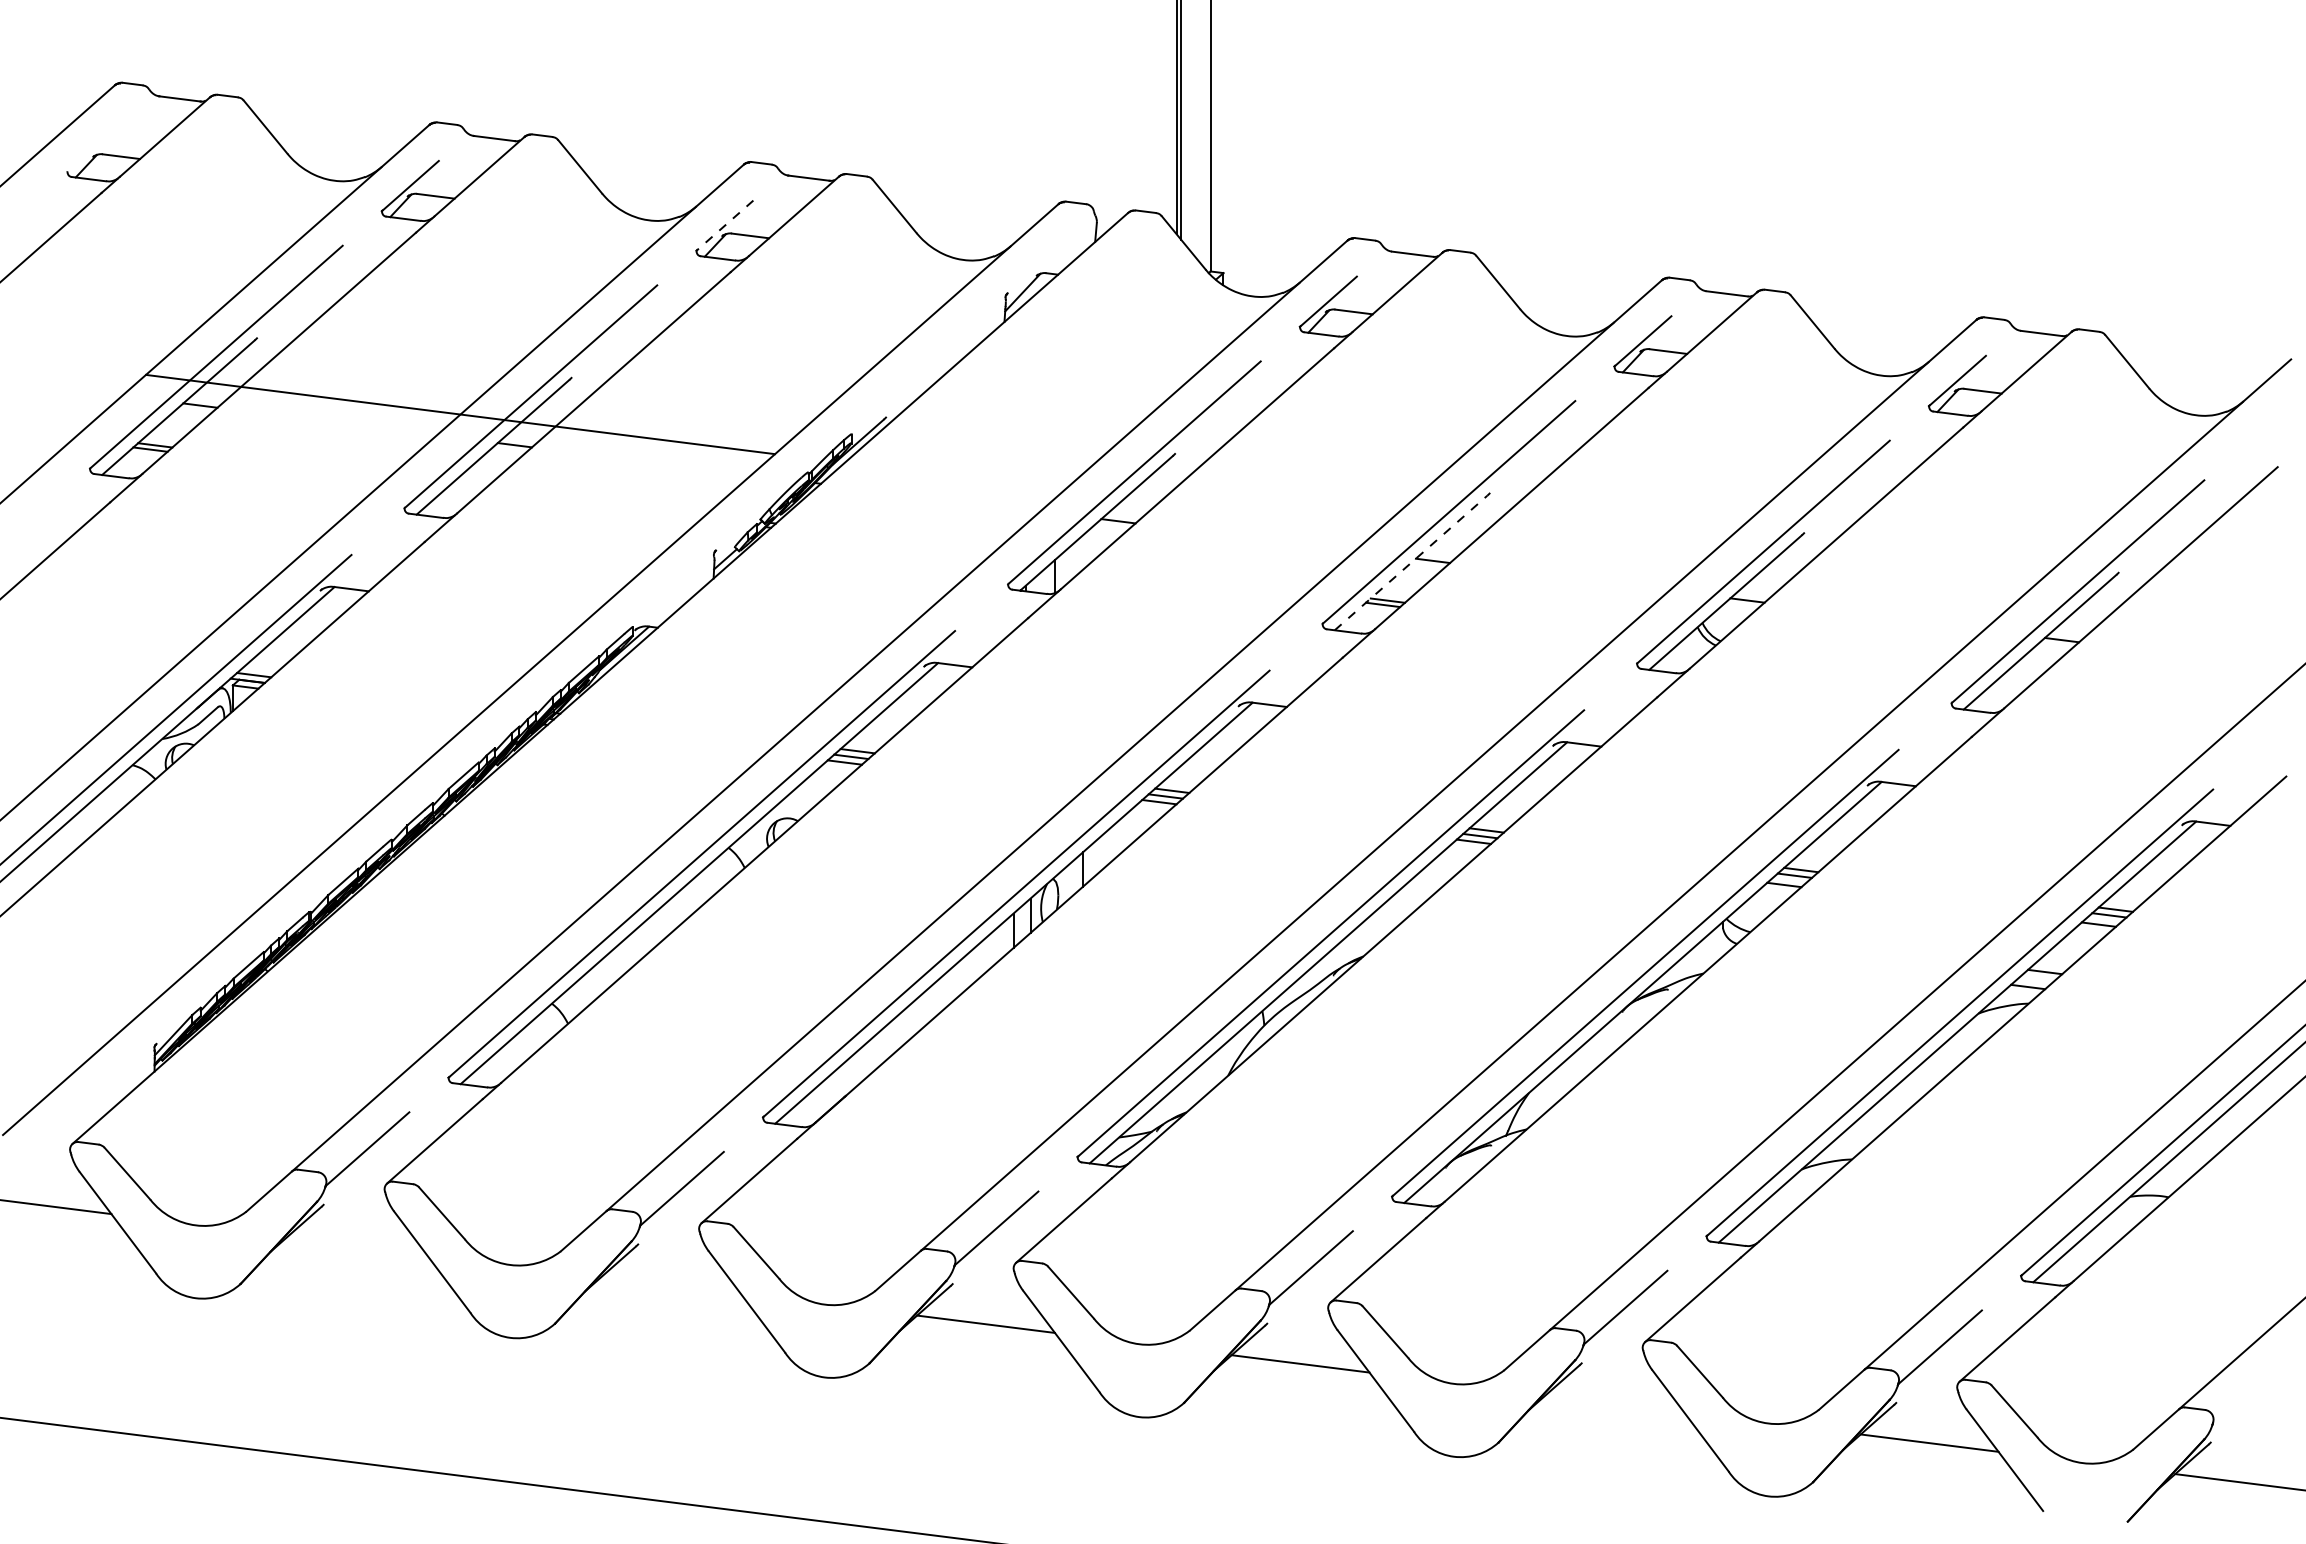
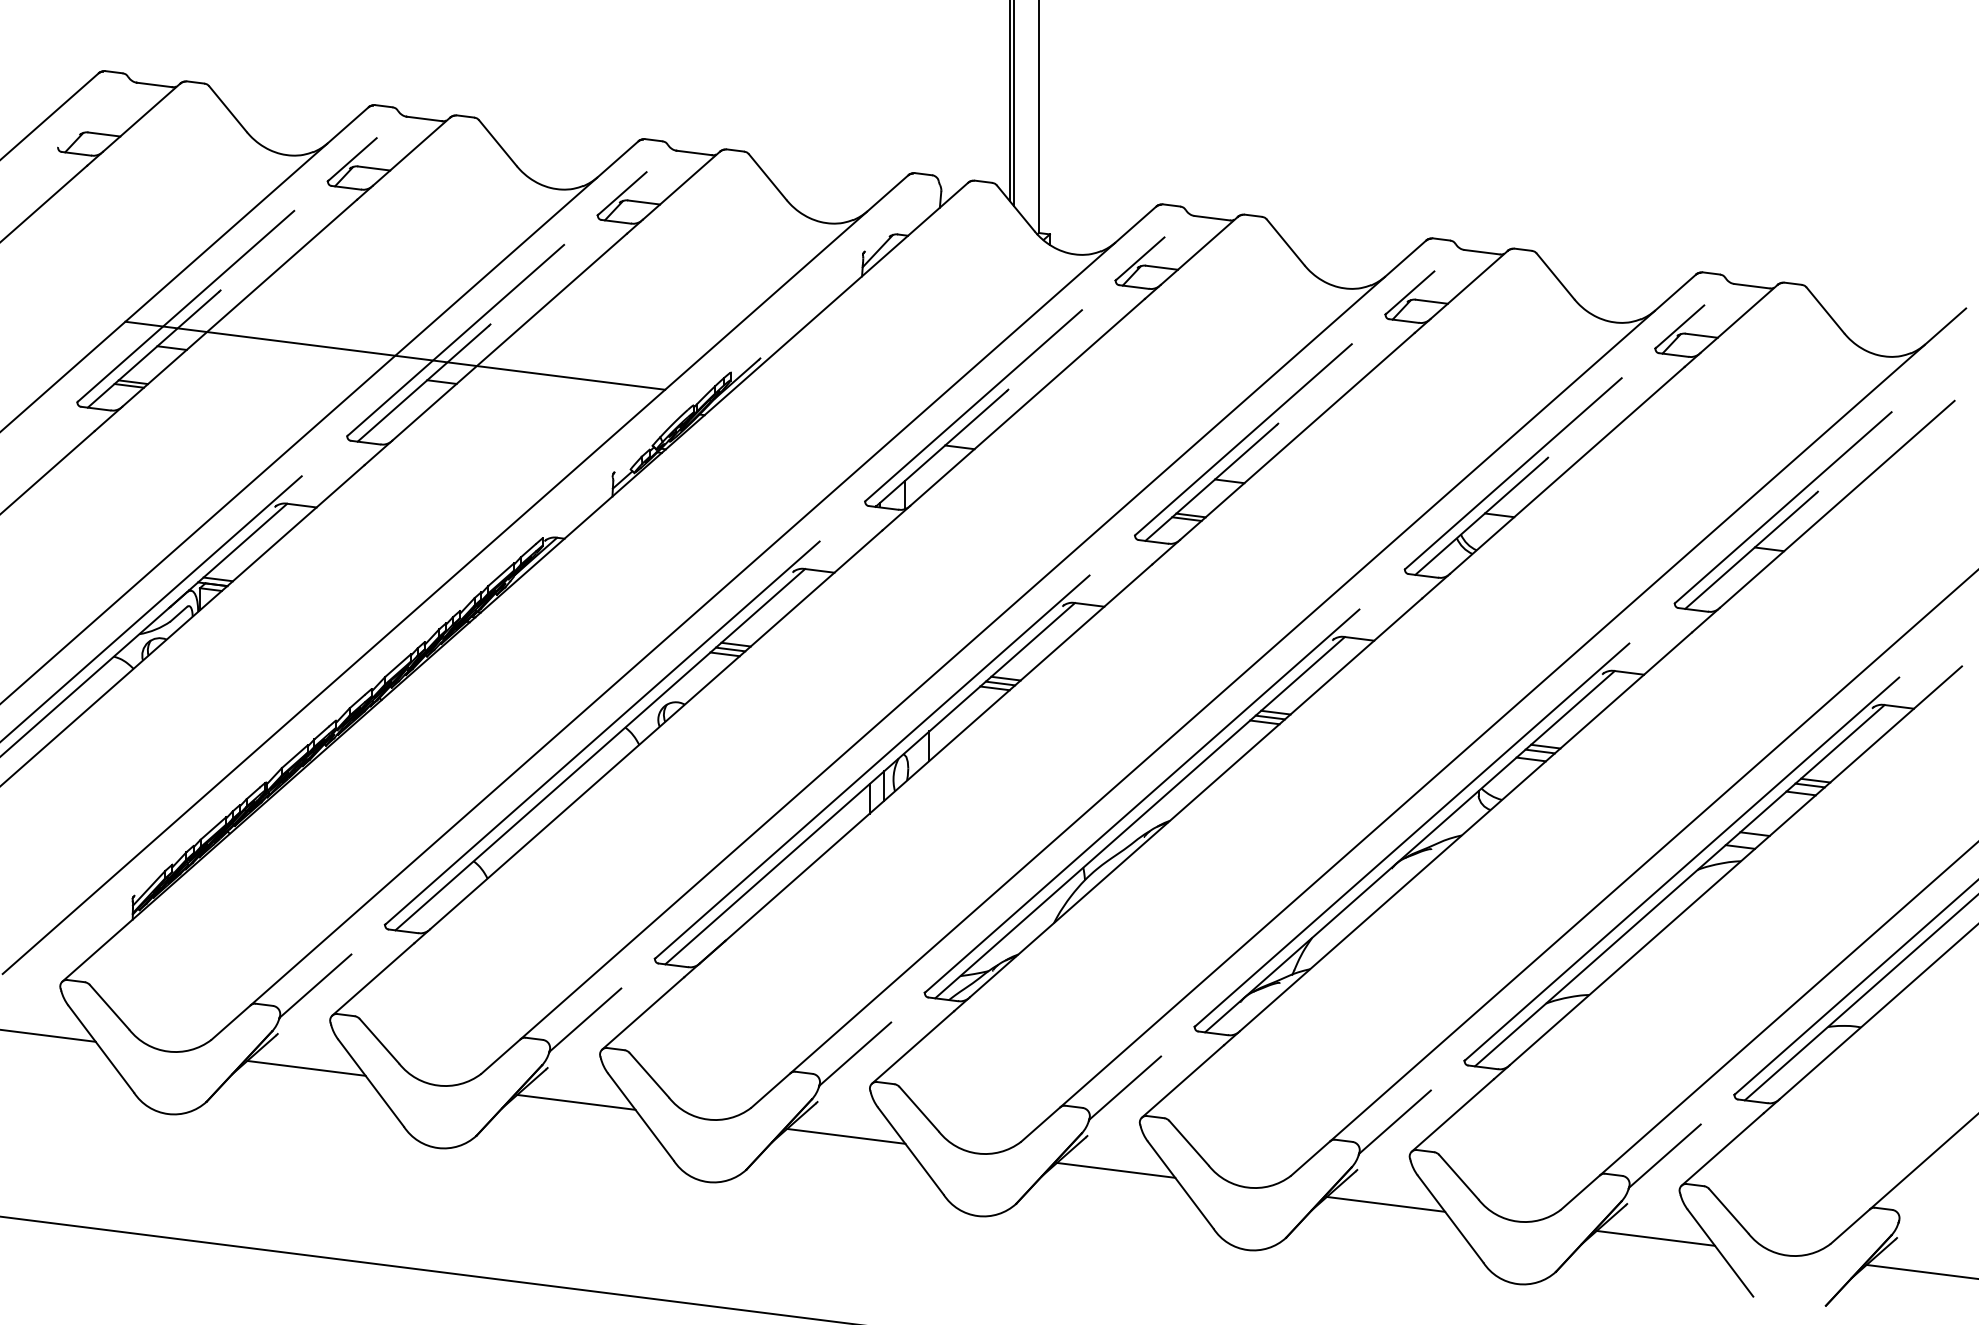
line: (725, 225) -> (622, 193), dashed -> solid
line: (1411, 562) -> (1211, 482), dashed -> solid
line: (357, 1243) -> (306, 1067), added
line: (671, 1283) -> (576, 1101), added
line: (1614, 1402) -> (1385, 1203), added

